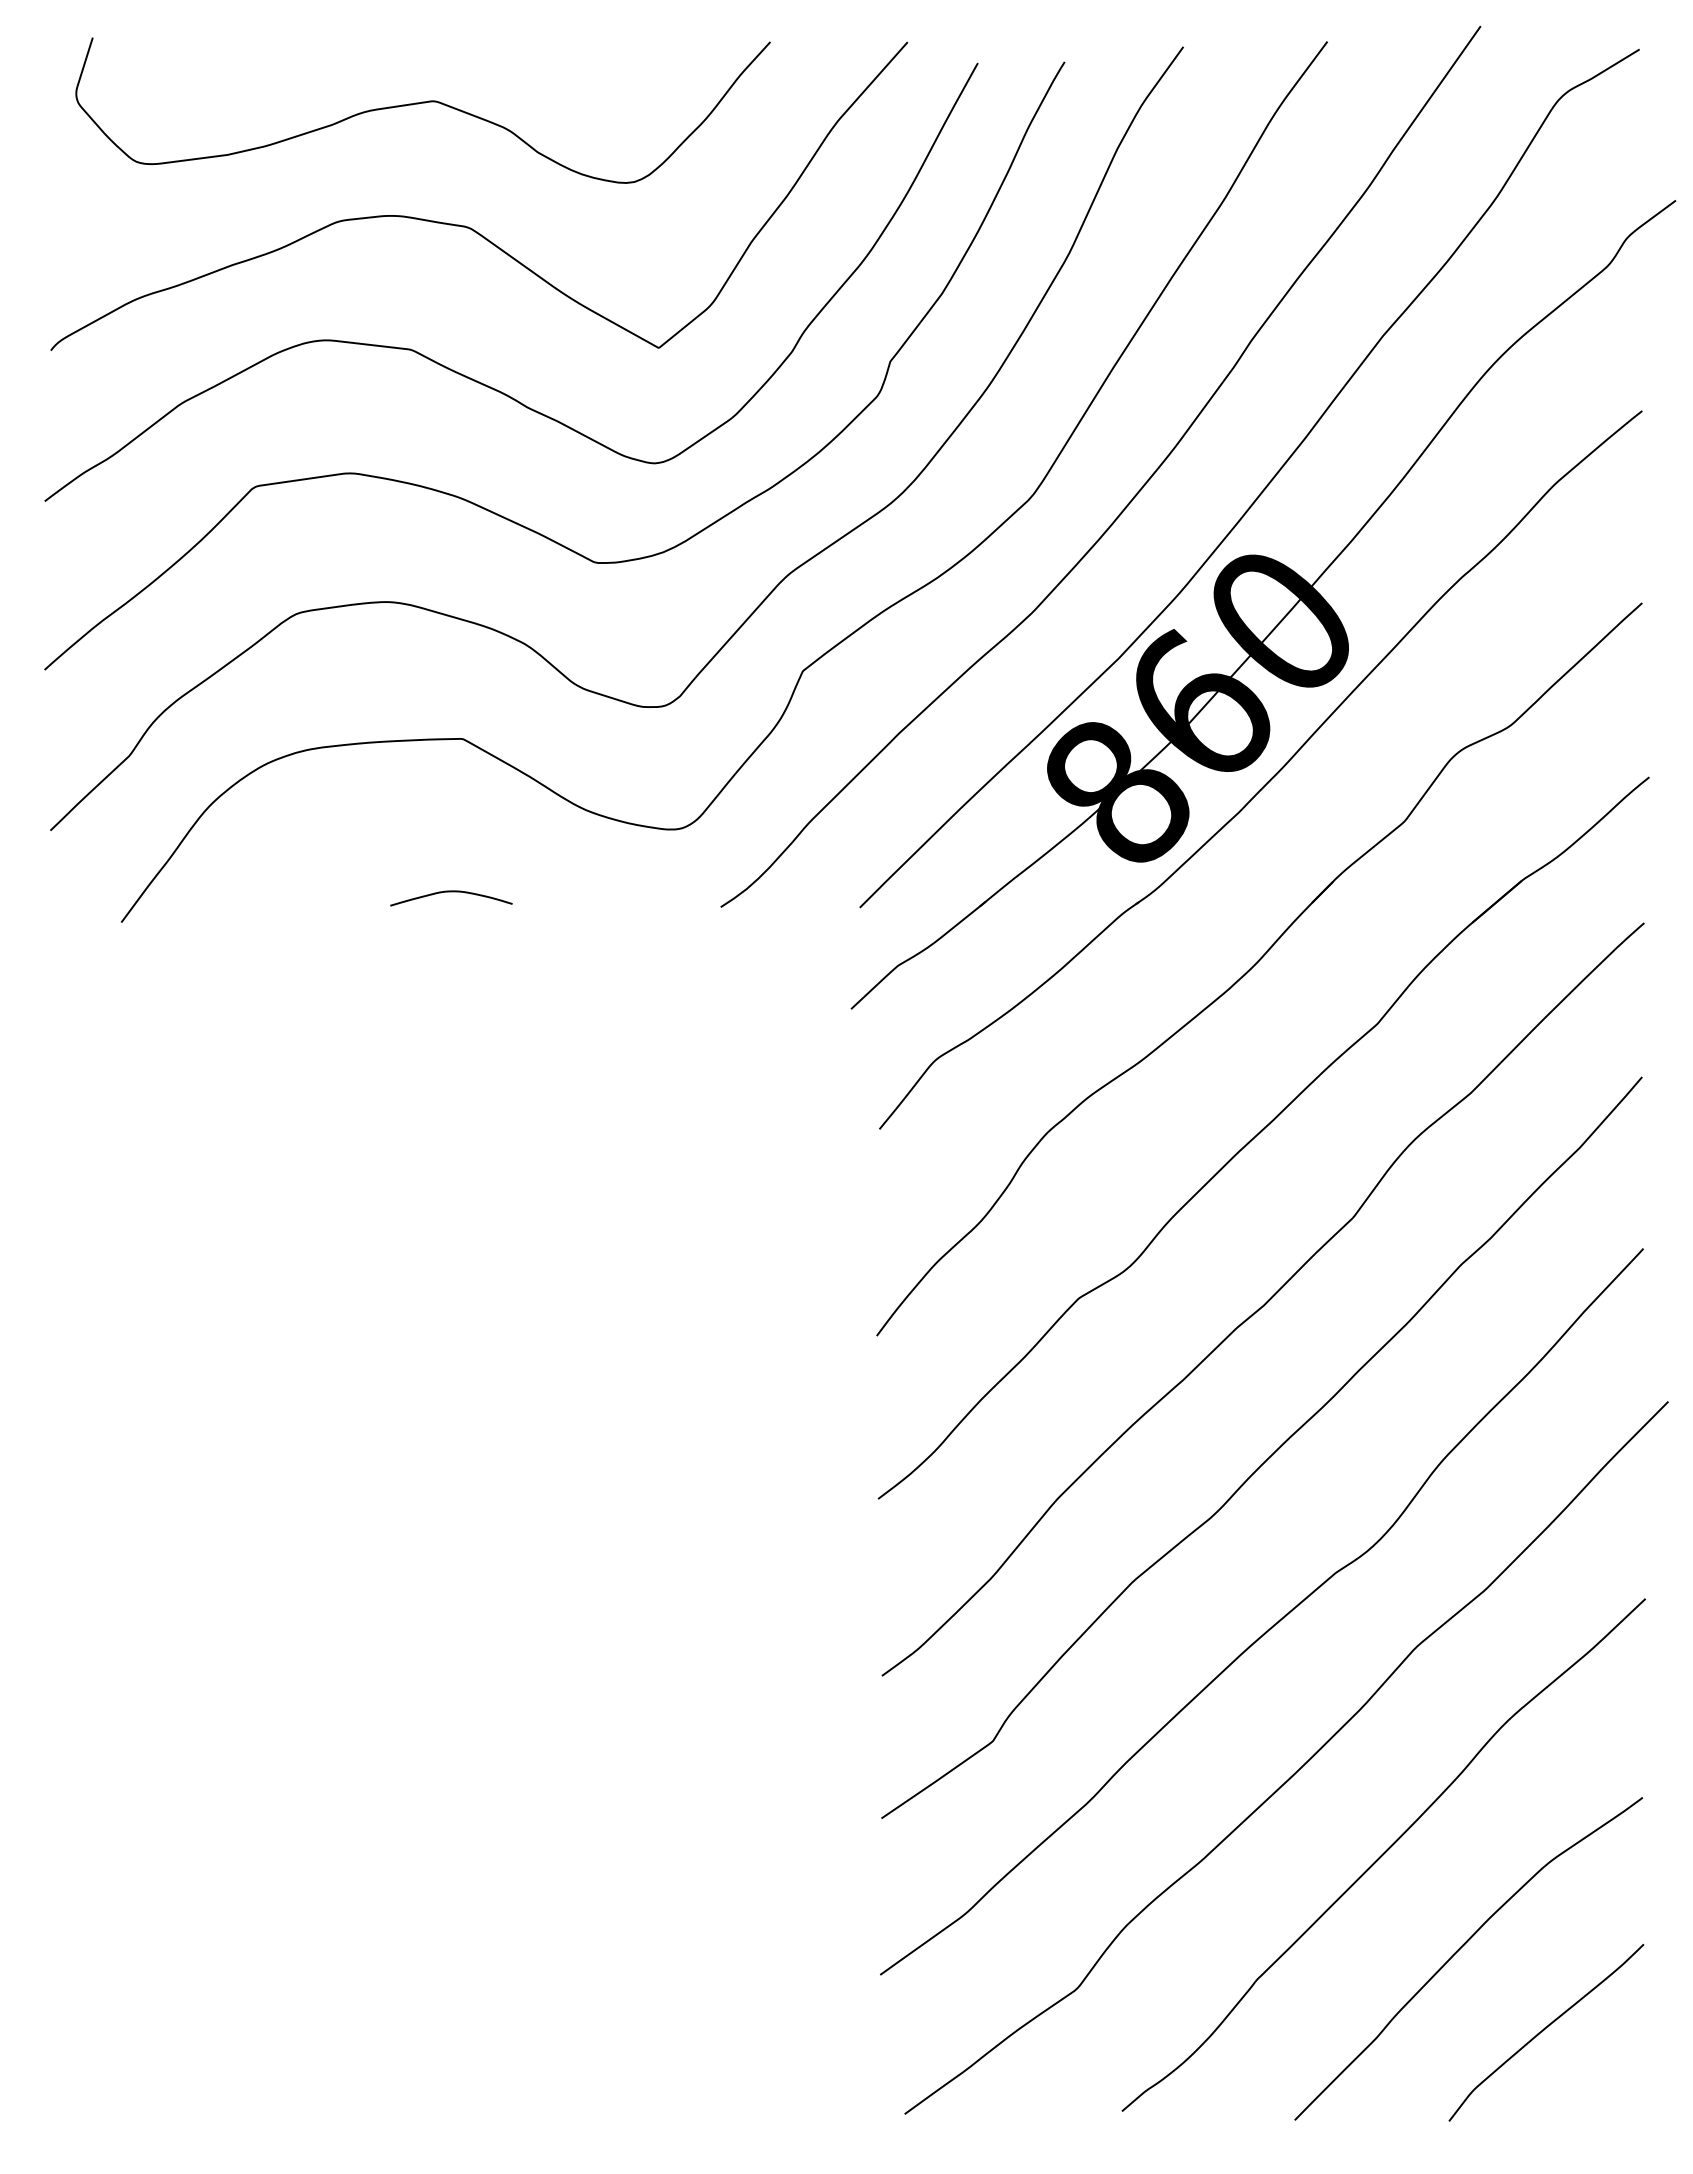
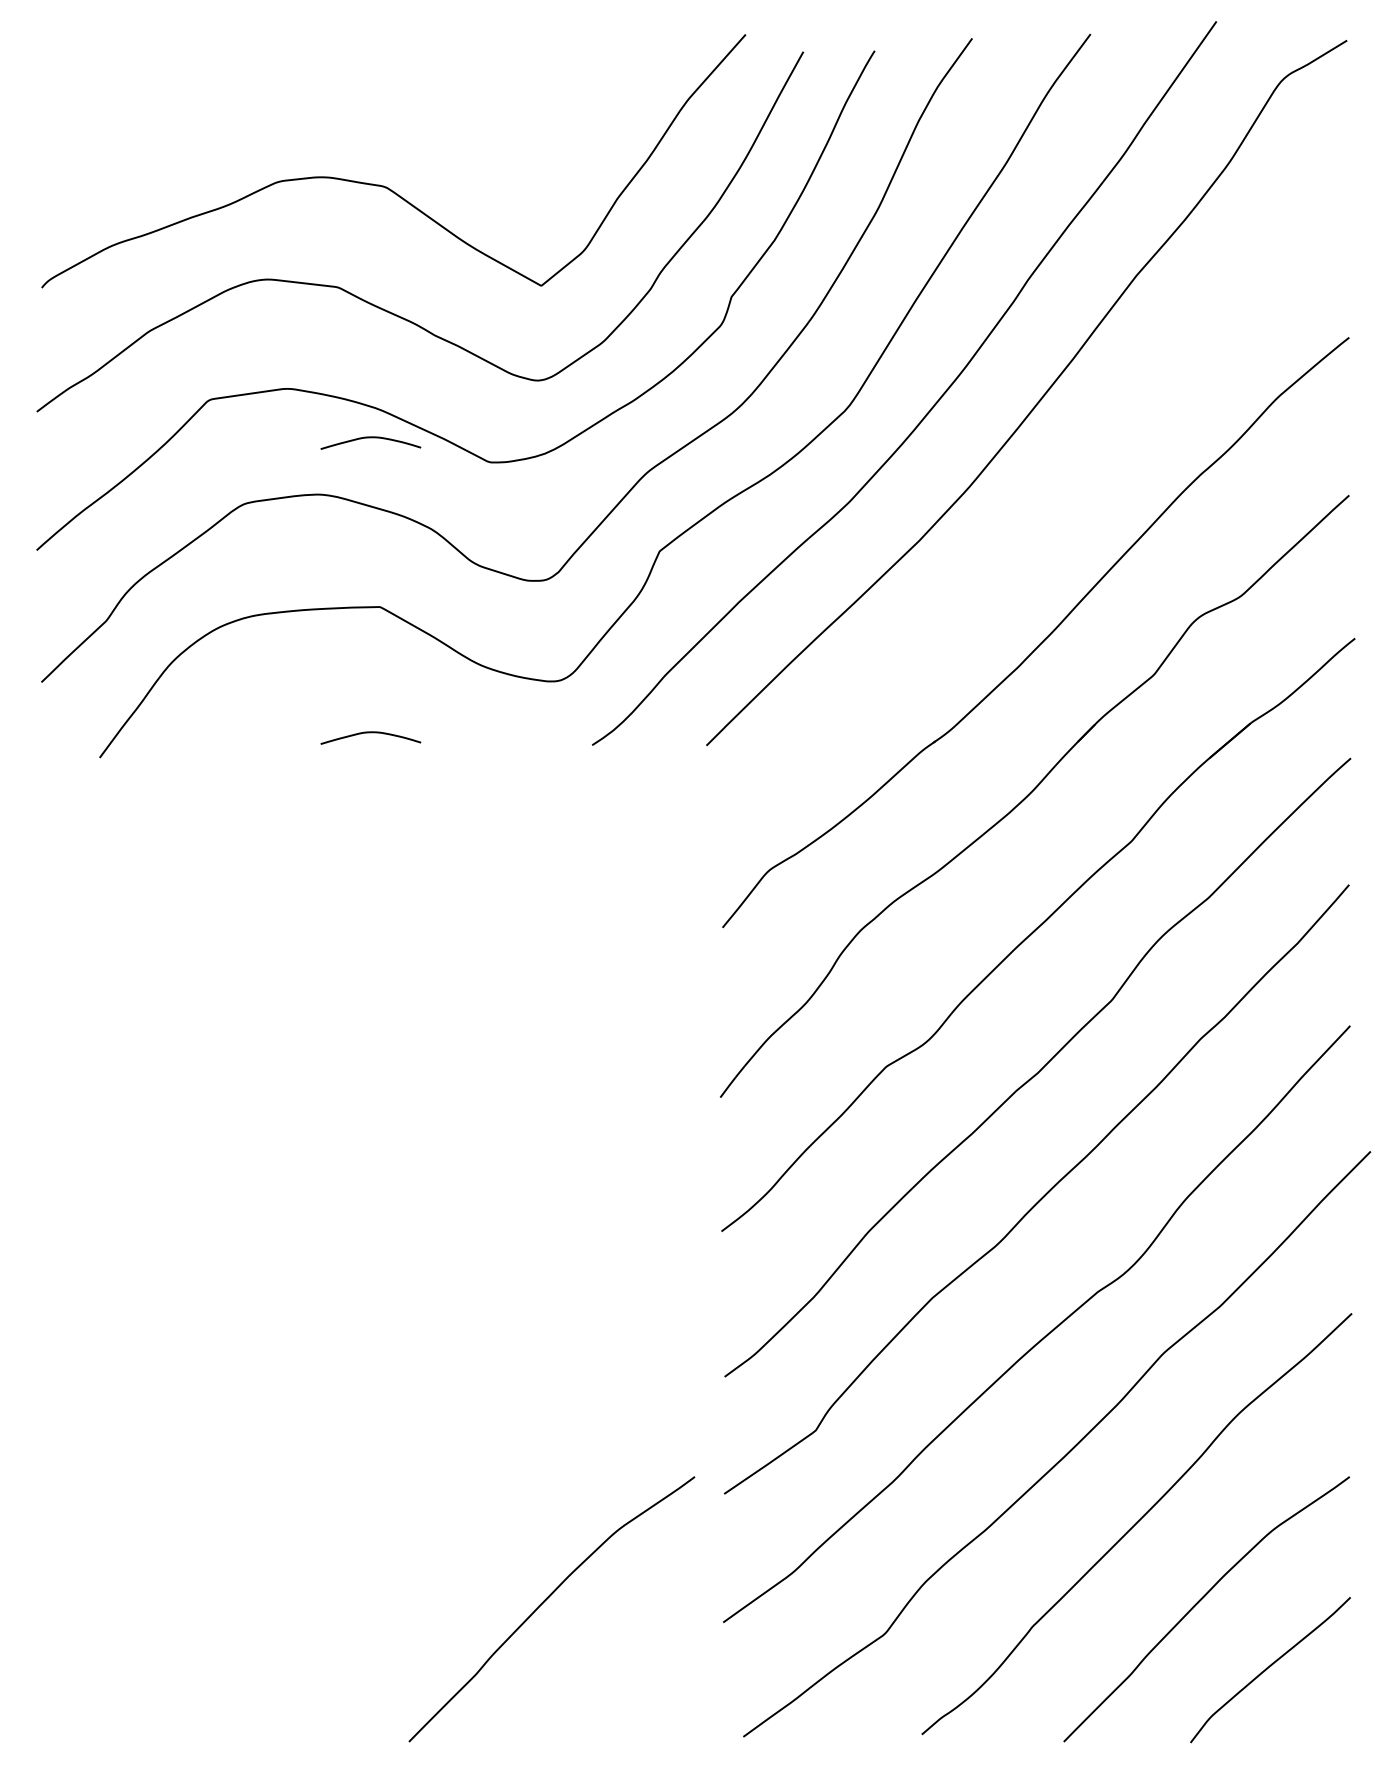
curve: (422, 103) -> (347, 84), removed
curve: (451, 533) -> (370, 438), added
part: (1263, 604) -> (1038, 496), removed
curve: (663, 1949) -> (545, 1601), added

